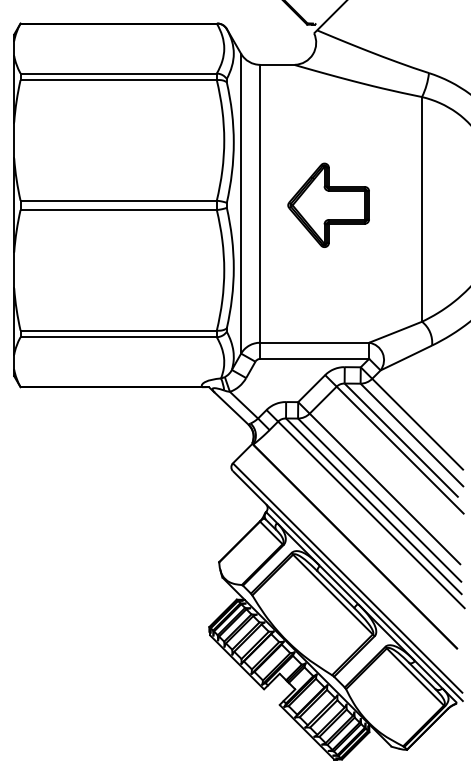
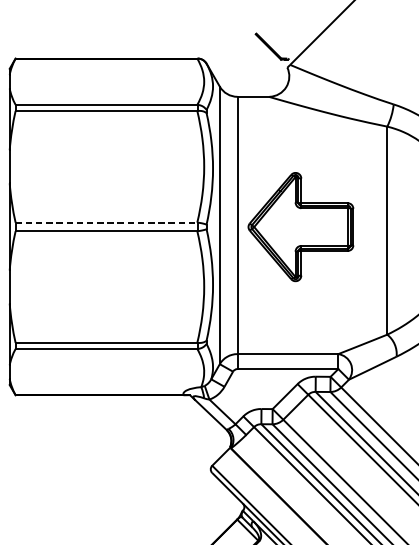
line: (119, 200) -> (107, 222), solid -> dashed
part: (328, 204) -> (300, 226), size x1.4

